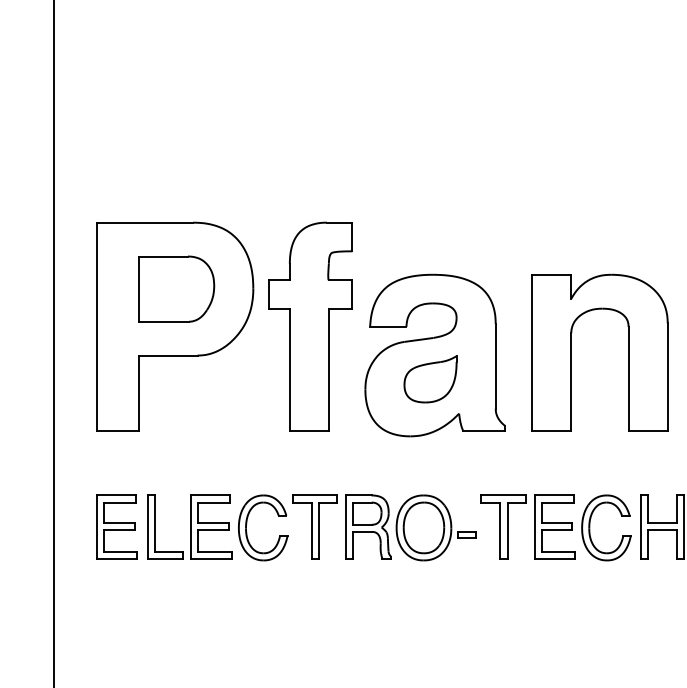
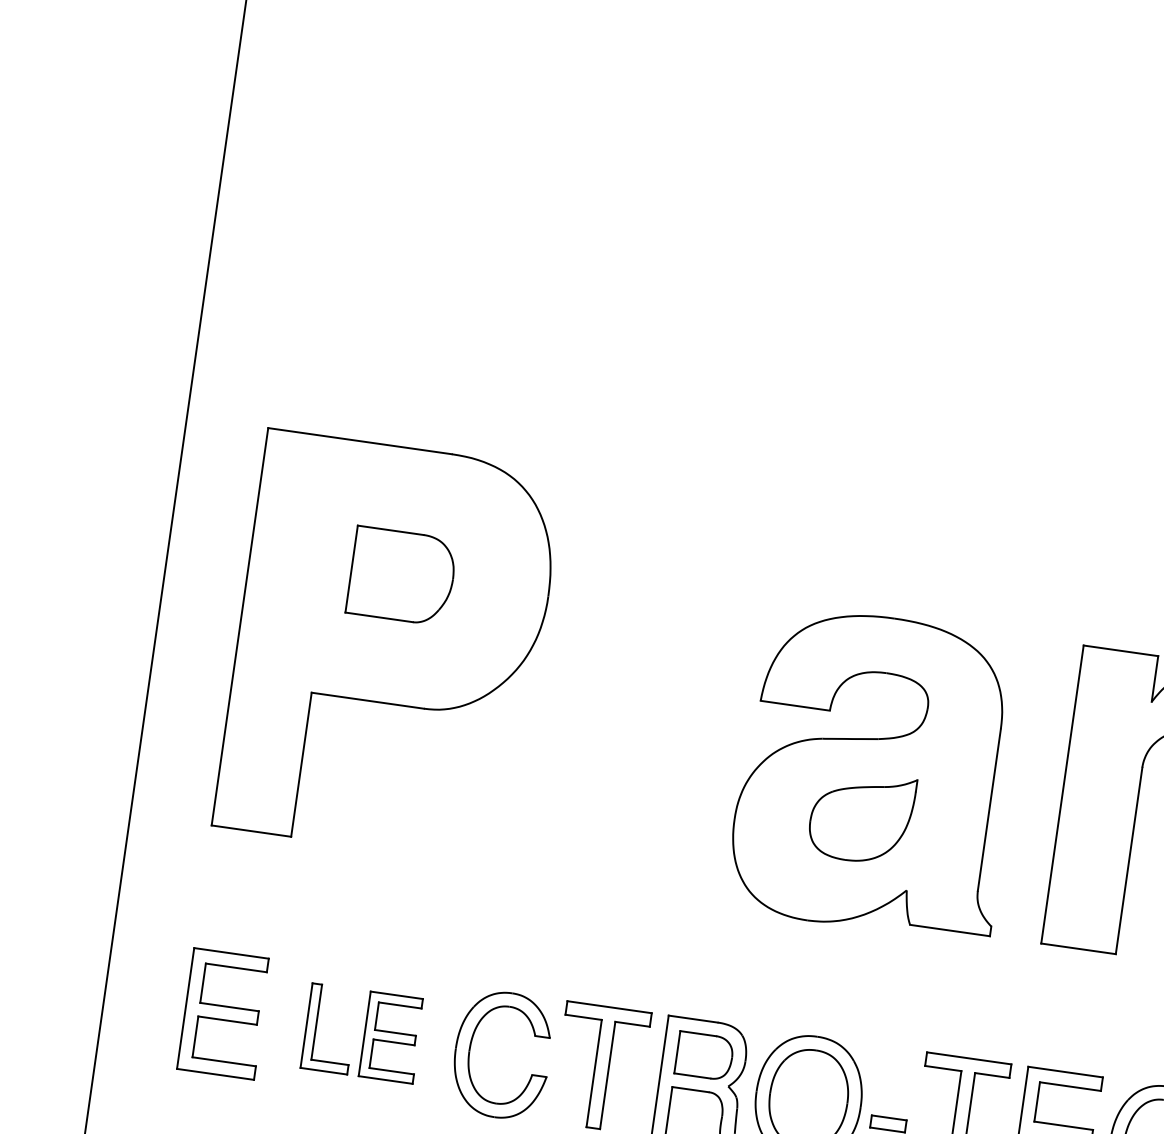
part: (176, 288) -> (401, 575), size x0.7
part: (310, 326) -> (647, 683), removed
part: (189, 526) -> (362, 1032), size x0.7

